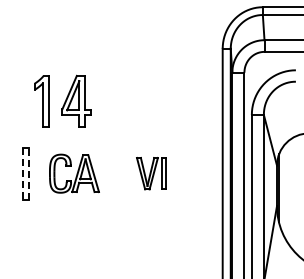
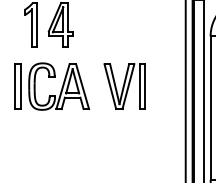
line: (29, 173) -> (20, 86), dashed -> solid
part: (74, 173) -> (59, 86), size x1.43
part: (150, 173) -> (124, 86), size x1.67
line: (23, 174) -> (15, 87), dashed -> solid

